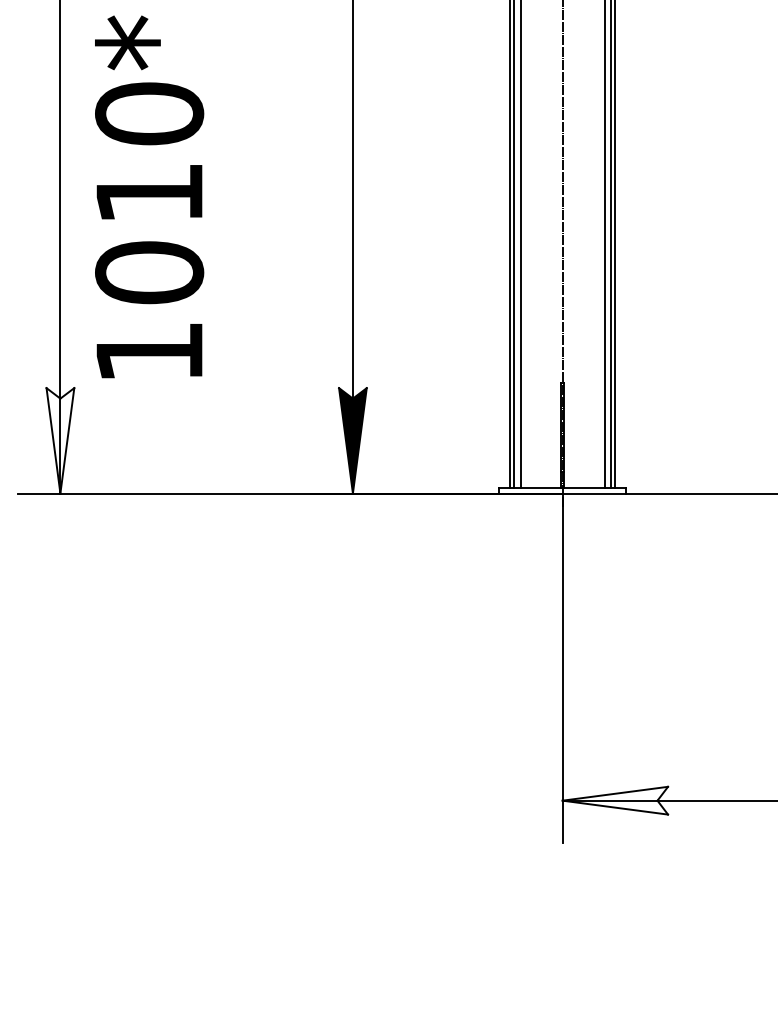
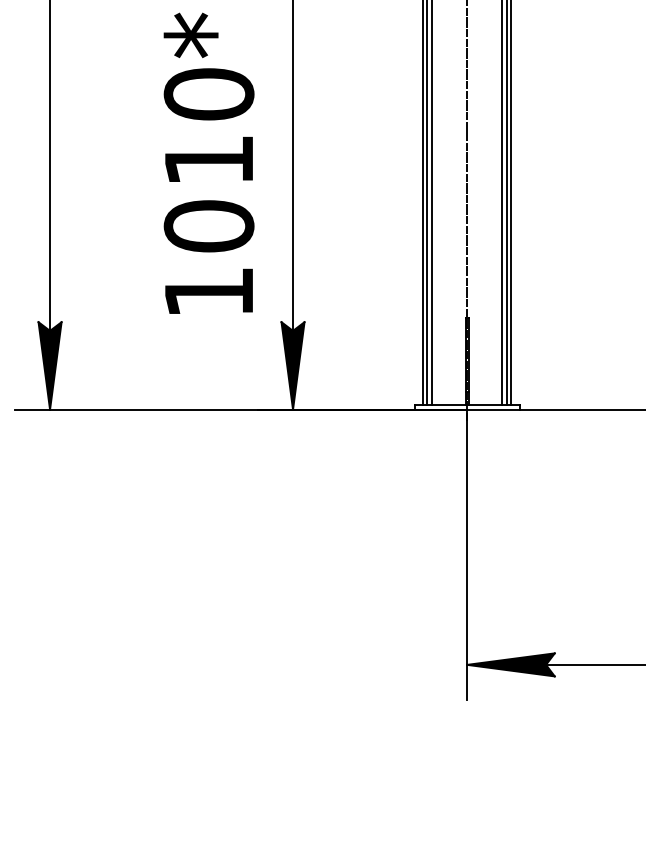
text: (148, 195) -> (208, 162), moved
fill: (59, 440) -> (49, 365), added
fill: (614, 800) -> (510, 664), added

